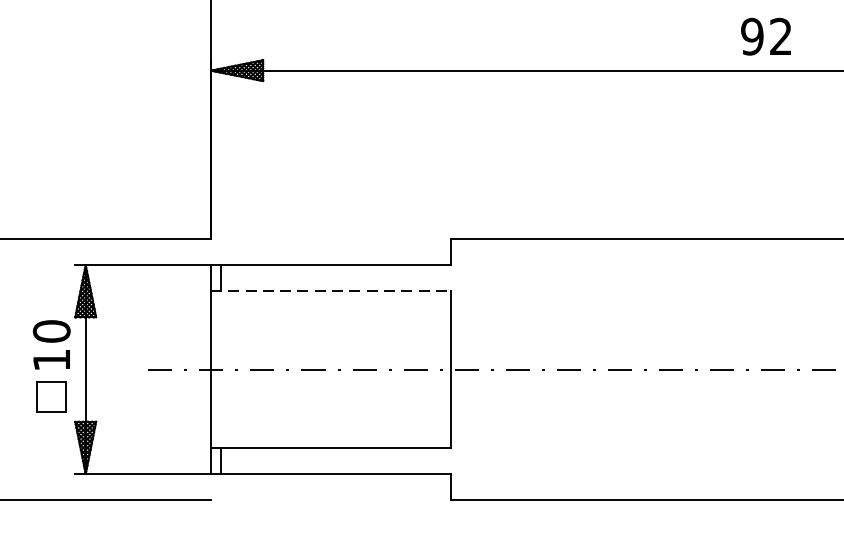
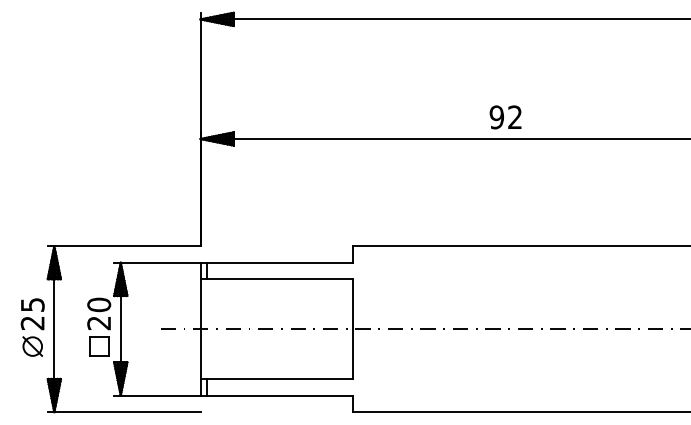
text: (765, 36) -> (505, 117), moved
line: (332, 291) -> (277, 279), dashed -> solid
text: (50, 360) -> (98, 323), 10 -> 20

